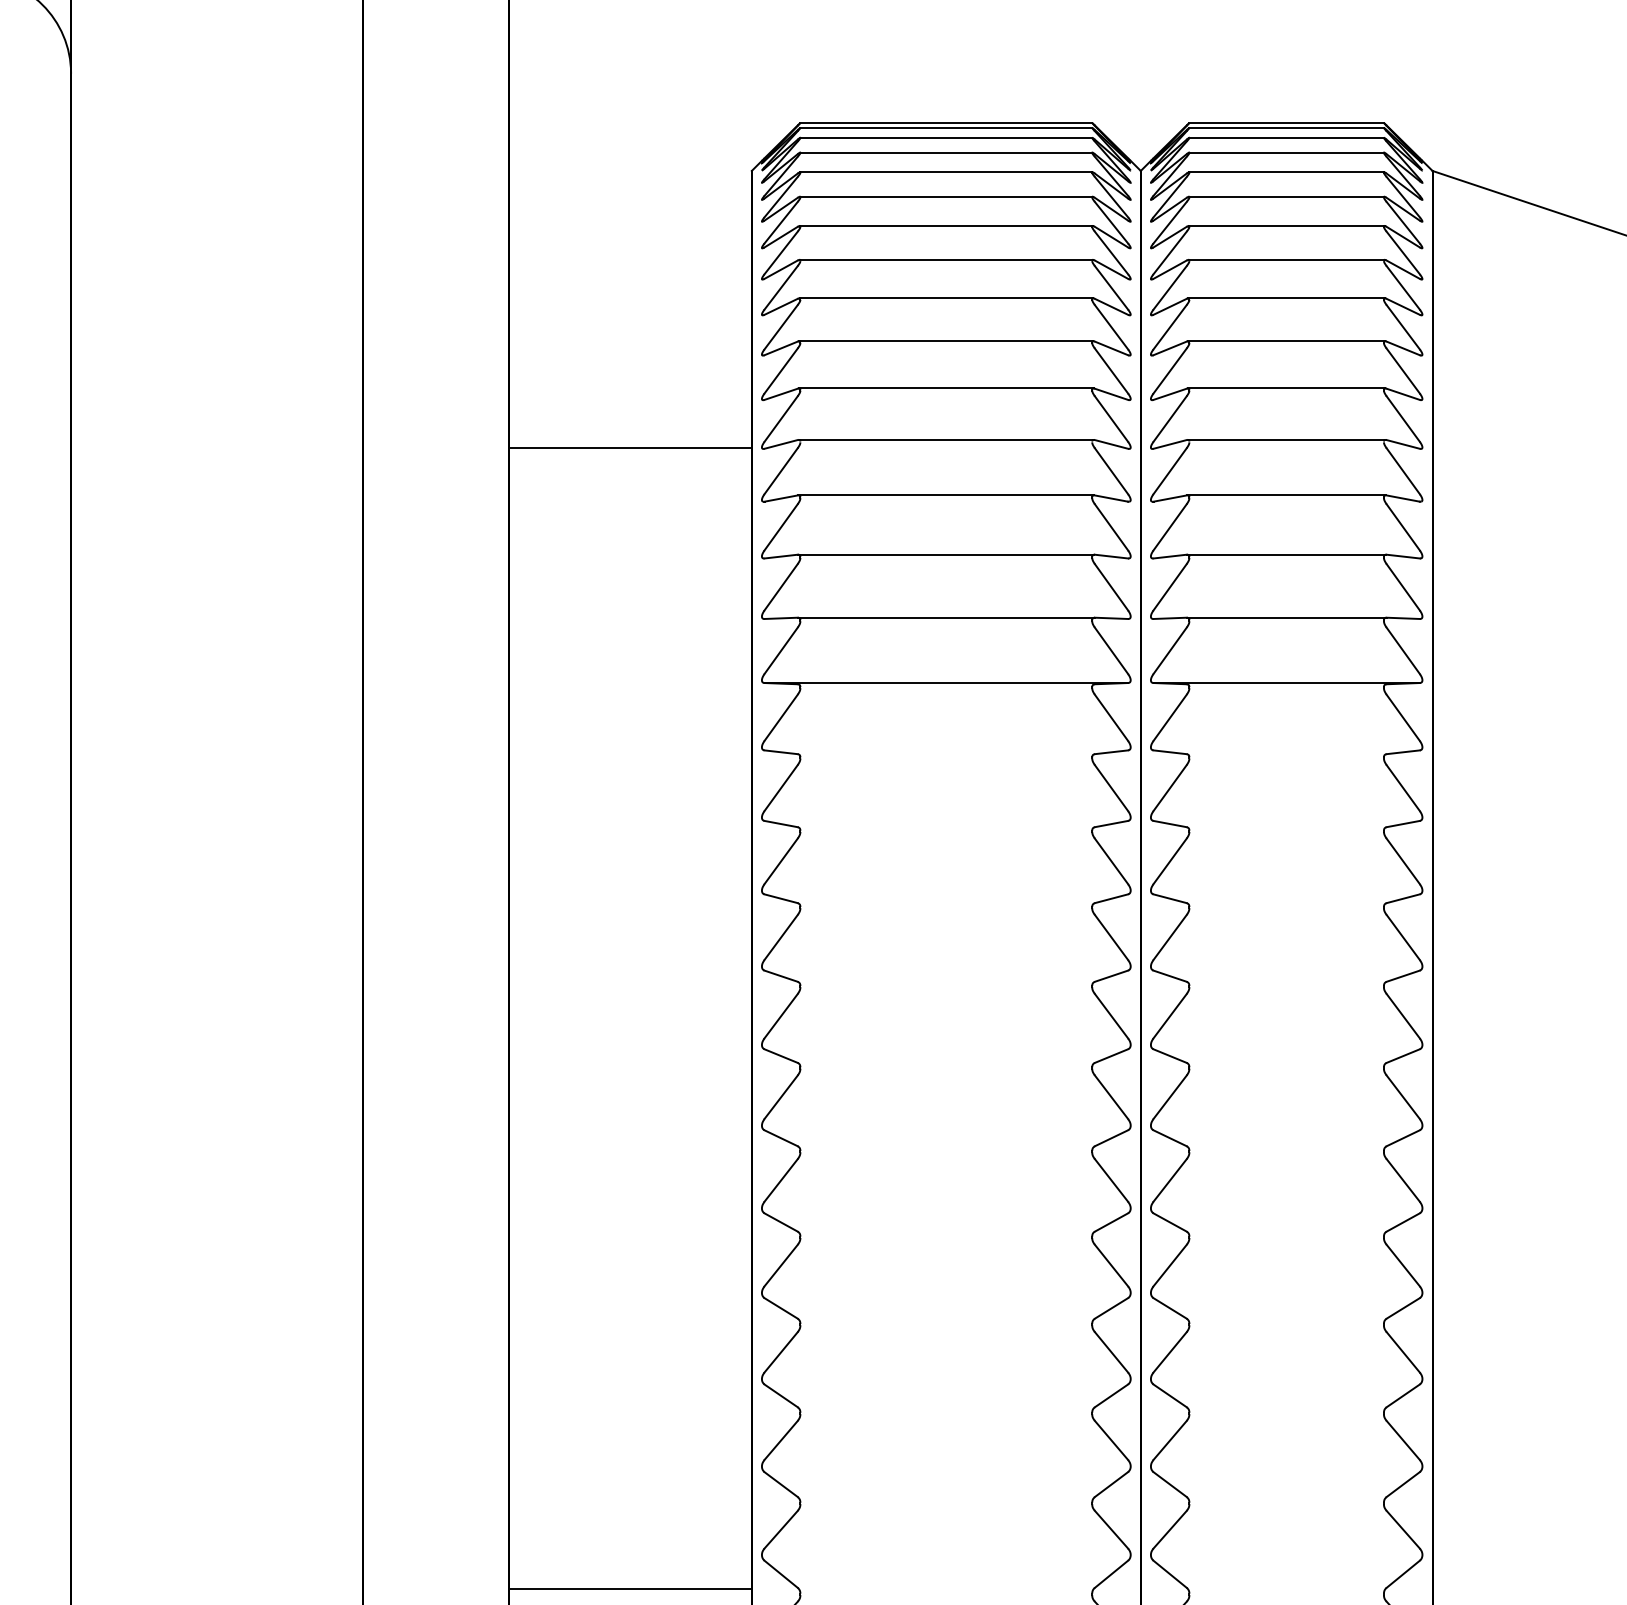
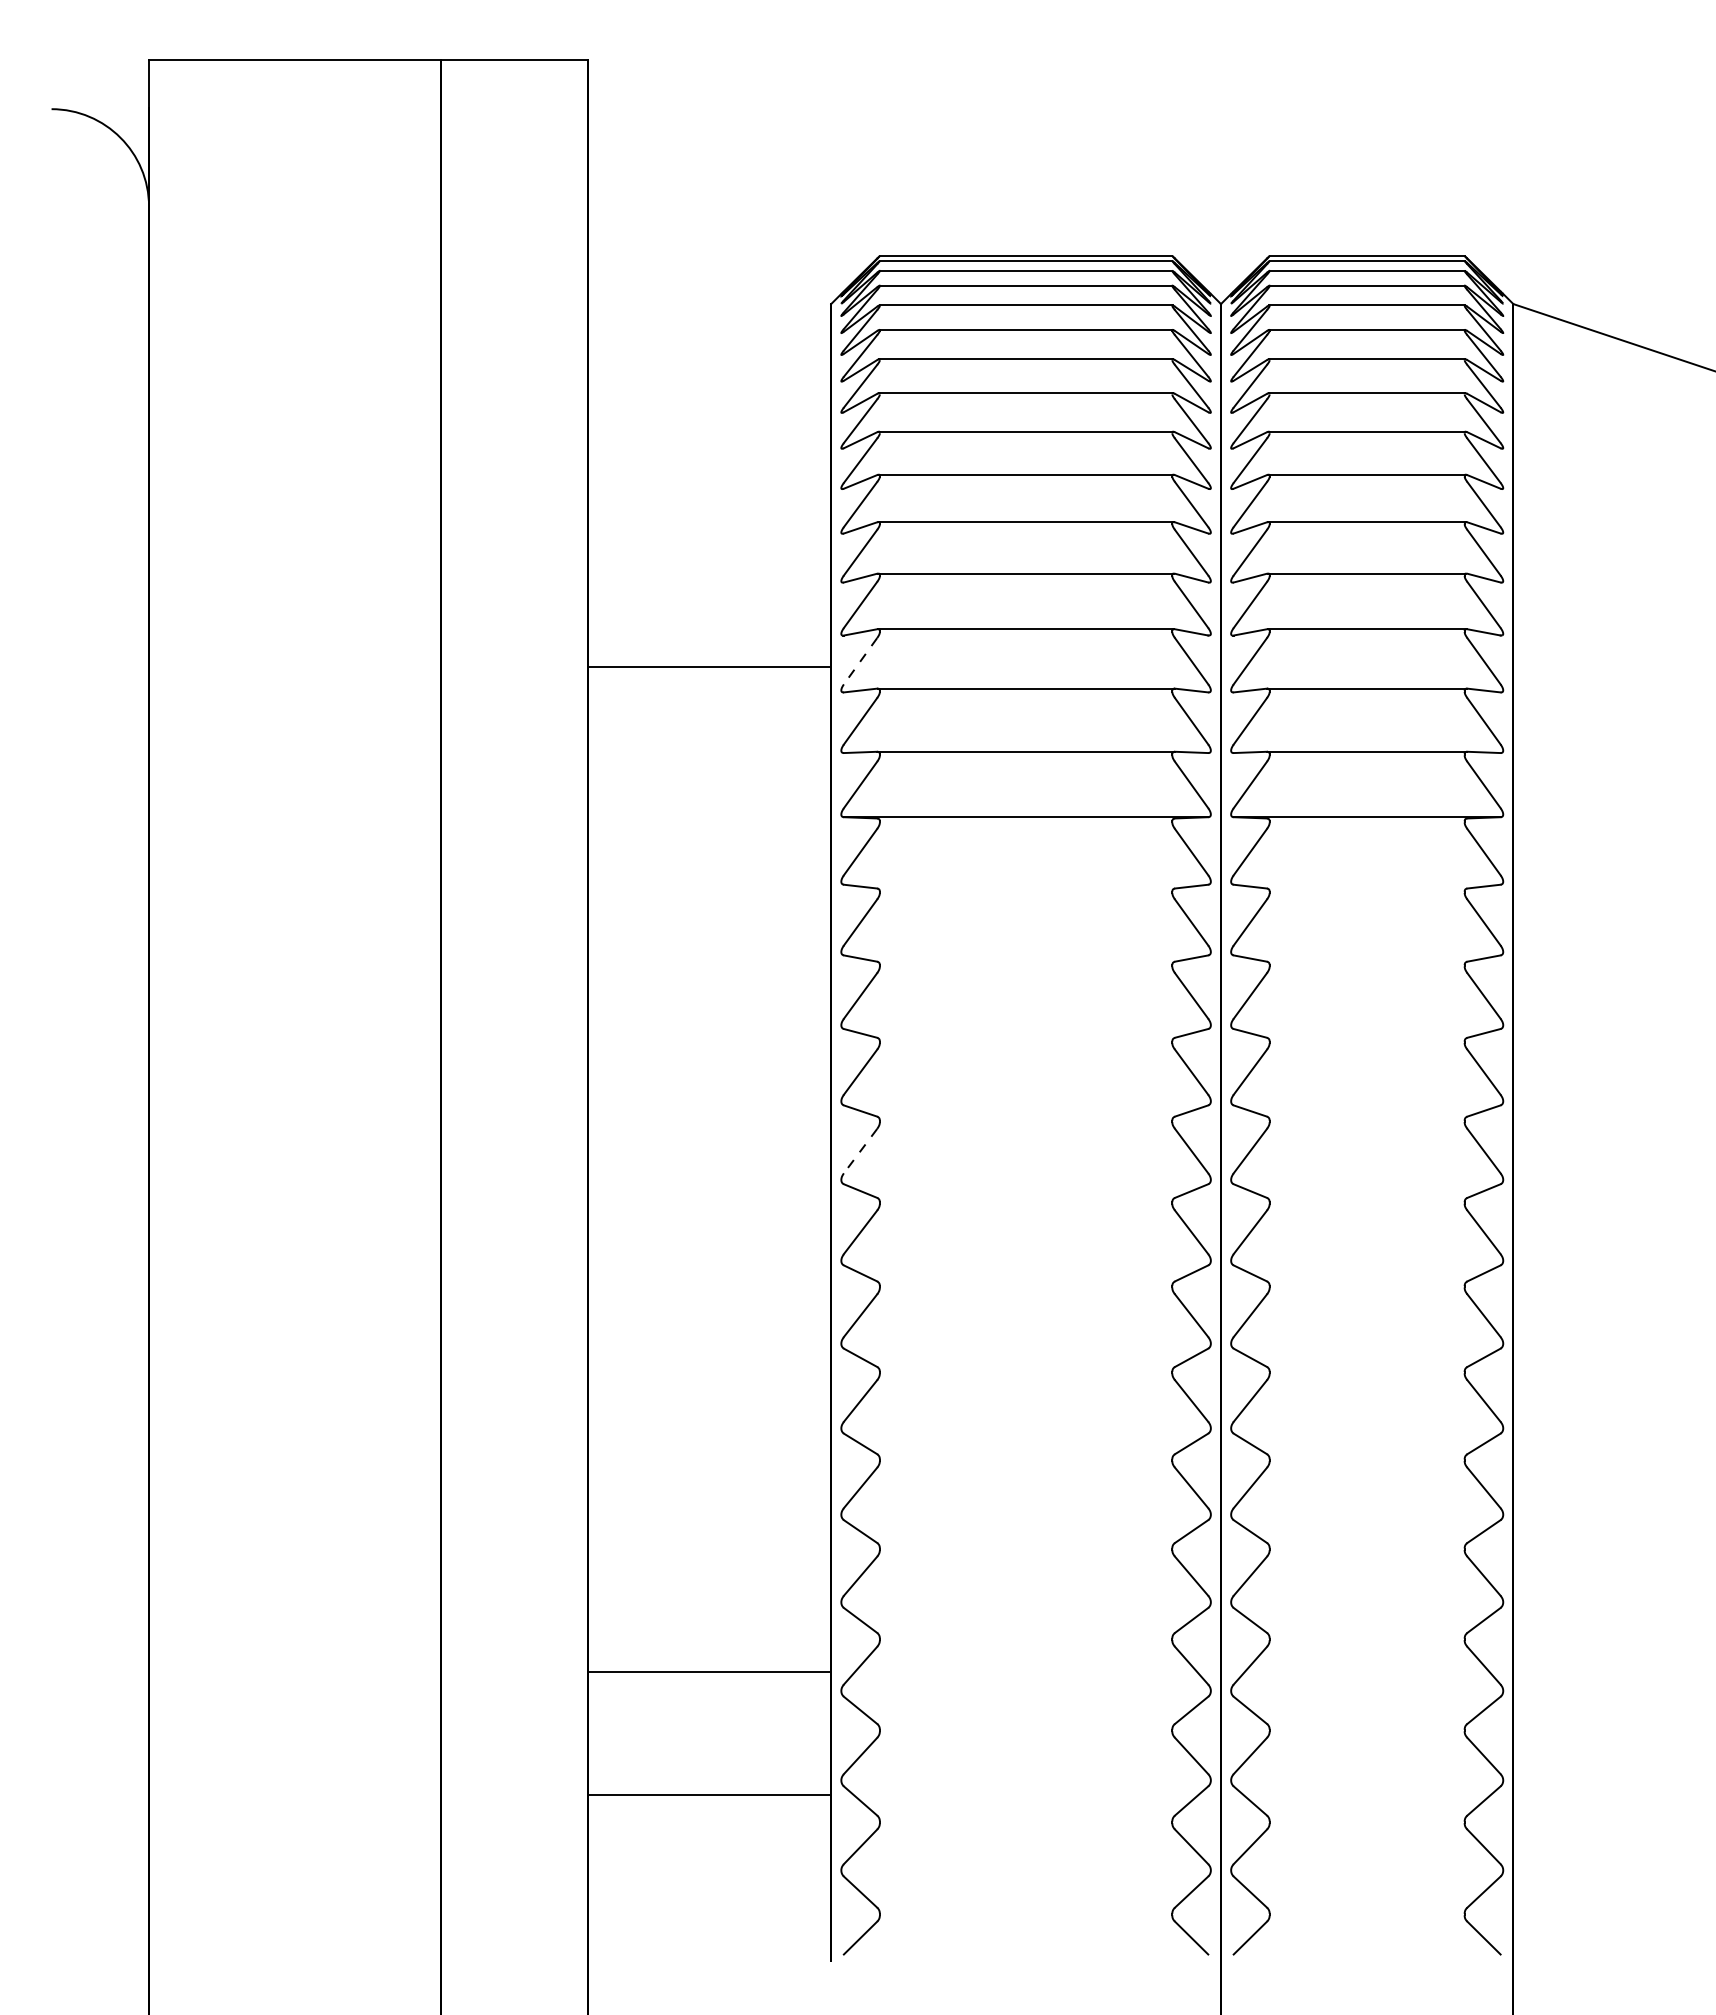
line: (630, 447) -> (709, 666), moved
line: (781, 527) -> (860, 661), solid -> dashed
line: (781, 1016) -> (860, 1151), solid -> dashed
line: (630, 1589) -> (709, 1672), moved

